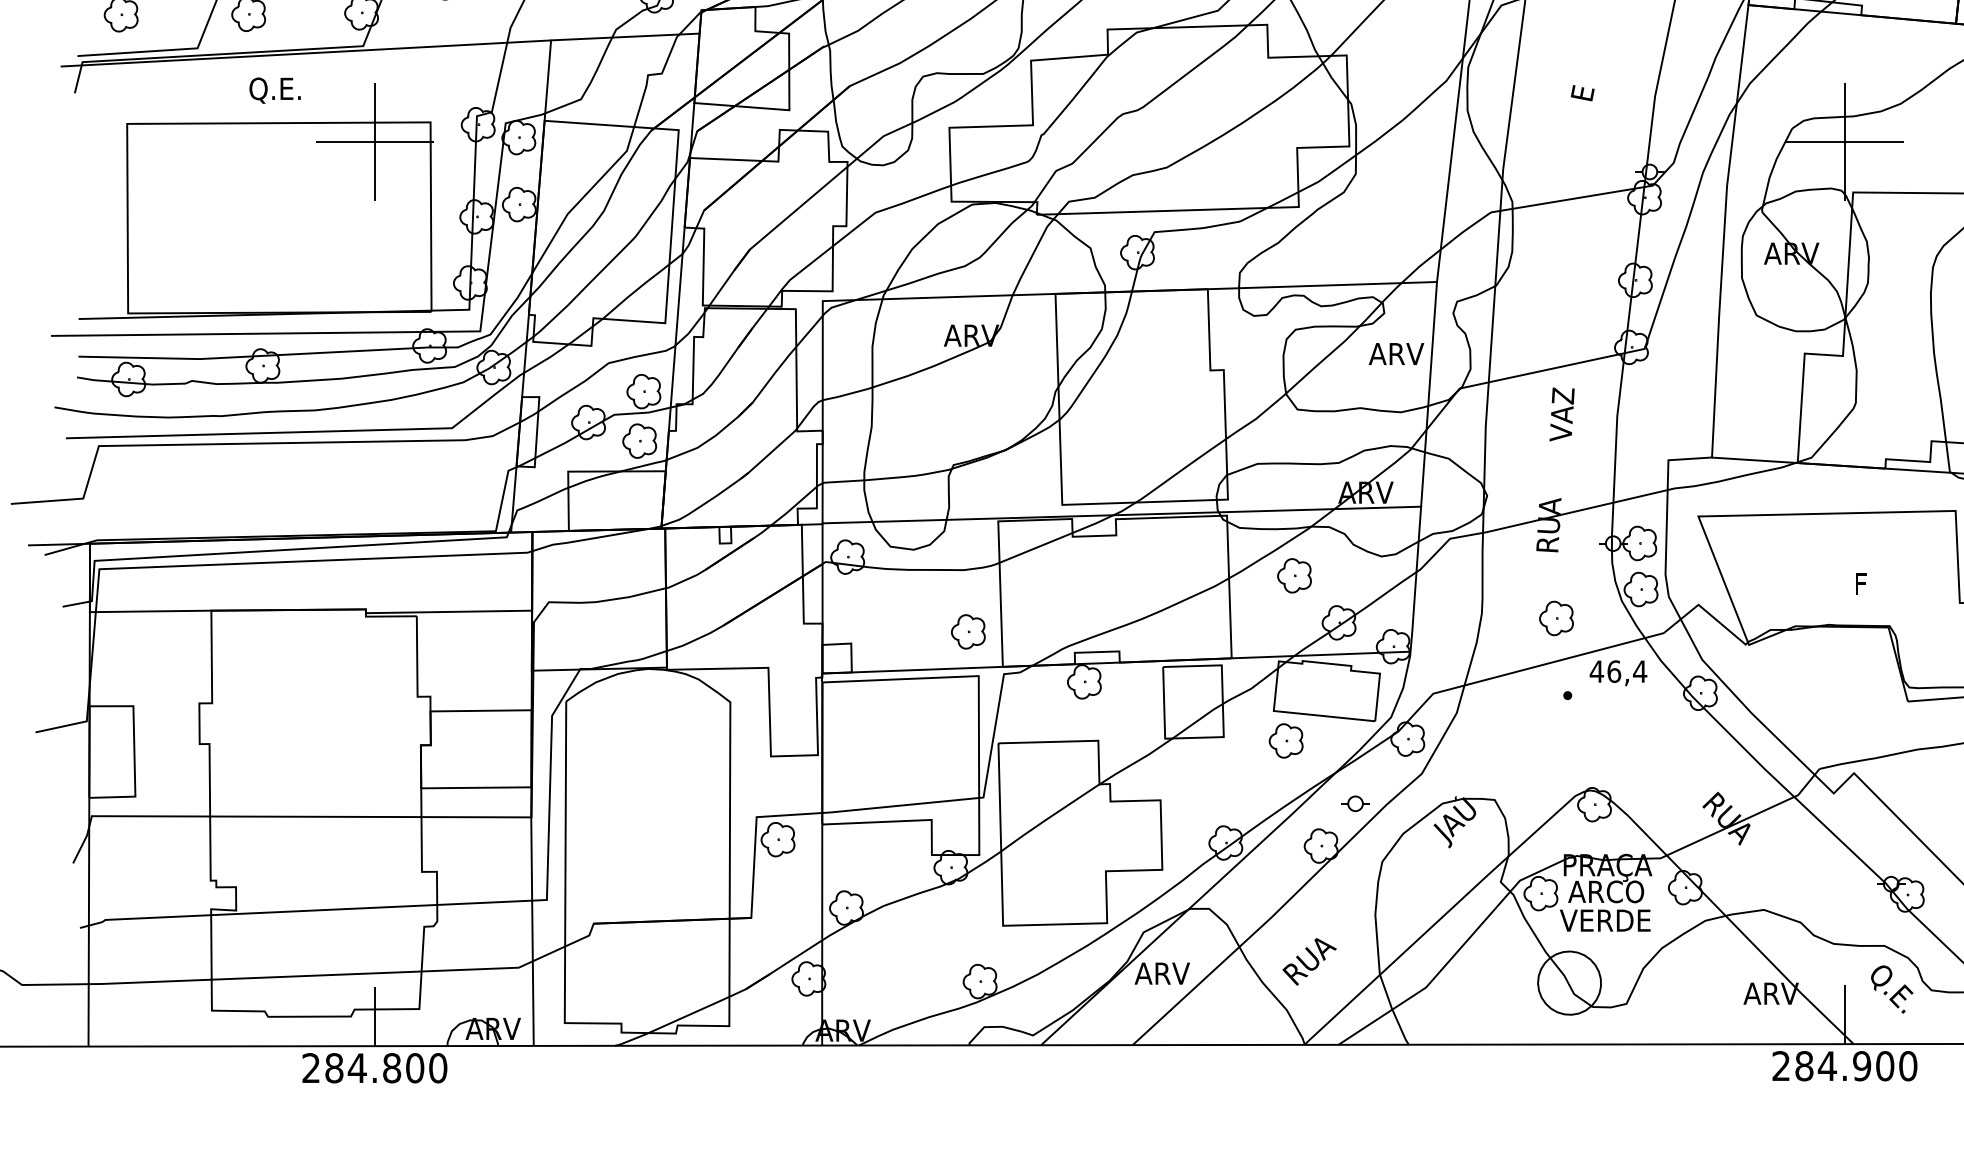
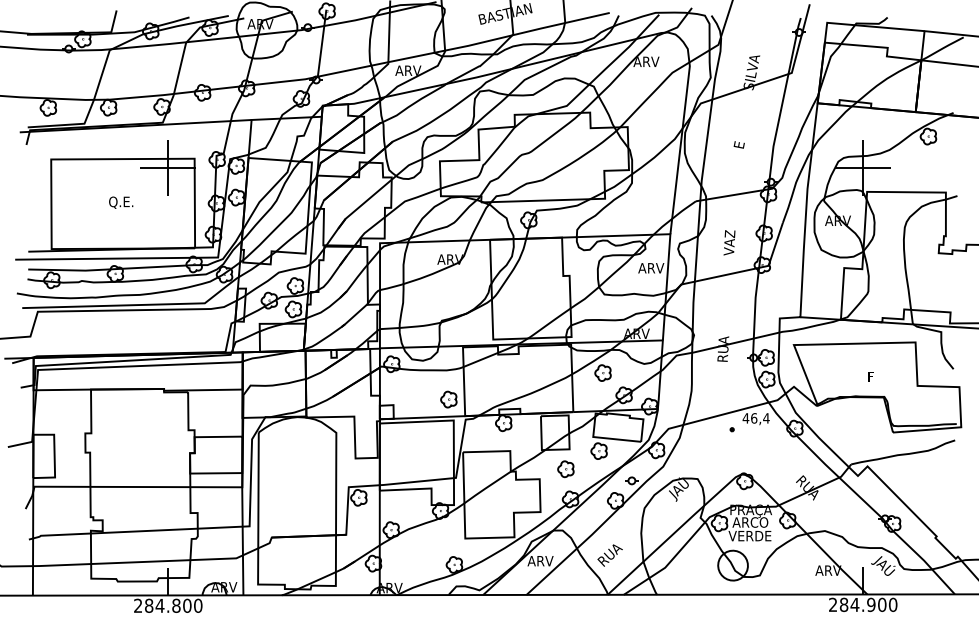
text: (275, 90) -> (121, 202), moved
text: (1562, 413) -> (729, 242), moved
part: (1555, 618) -> (565, 469), moved
text: (1887, 987) -> (883, 567), Q.E. -> JAÚ

